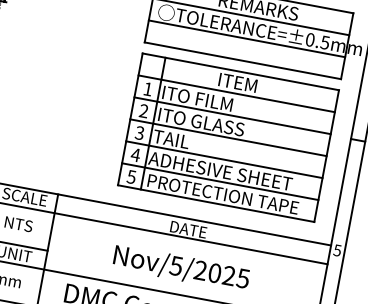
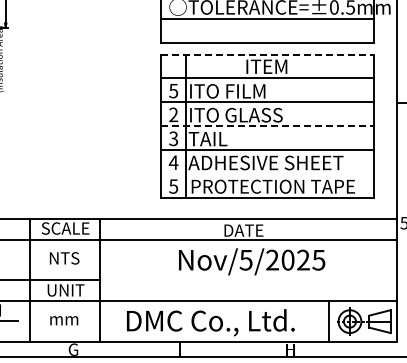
line: (240, 71) -> (267, 54), solid -> dashed
text: (147, 89) -> (173, 91), 1 -> 5
line: (228, 137) -> (267, 126), solid -> dashed
line: (220, 181) -> (267, 173), removed
text: (181, 268) -> (252, 261), moved

